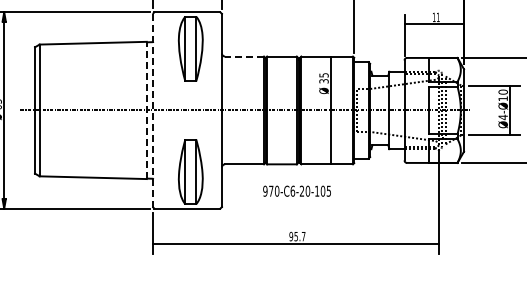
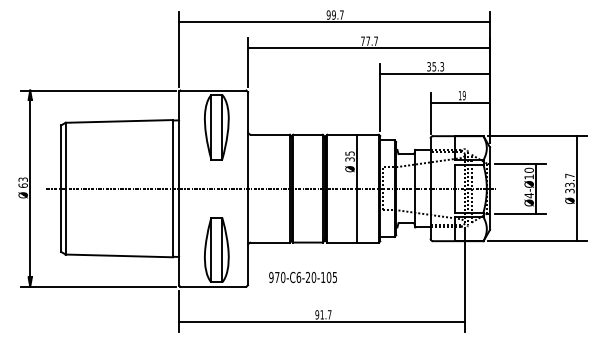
text: (437, 17) -> (463, 95), 11 -> 19
line: (244, 56) -> (270, 134), dashed -> solid
line: (146, 110) -> (172, 188), dashed -> solid
line: (153, 110) -> (179, 188), dashed -> solid
text: (296, 191) -> (302, 277), moved
text: (295, 236) -> (321, 314), 95.7 -> 91.7

